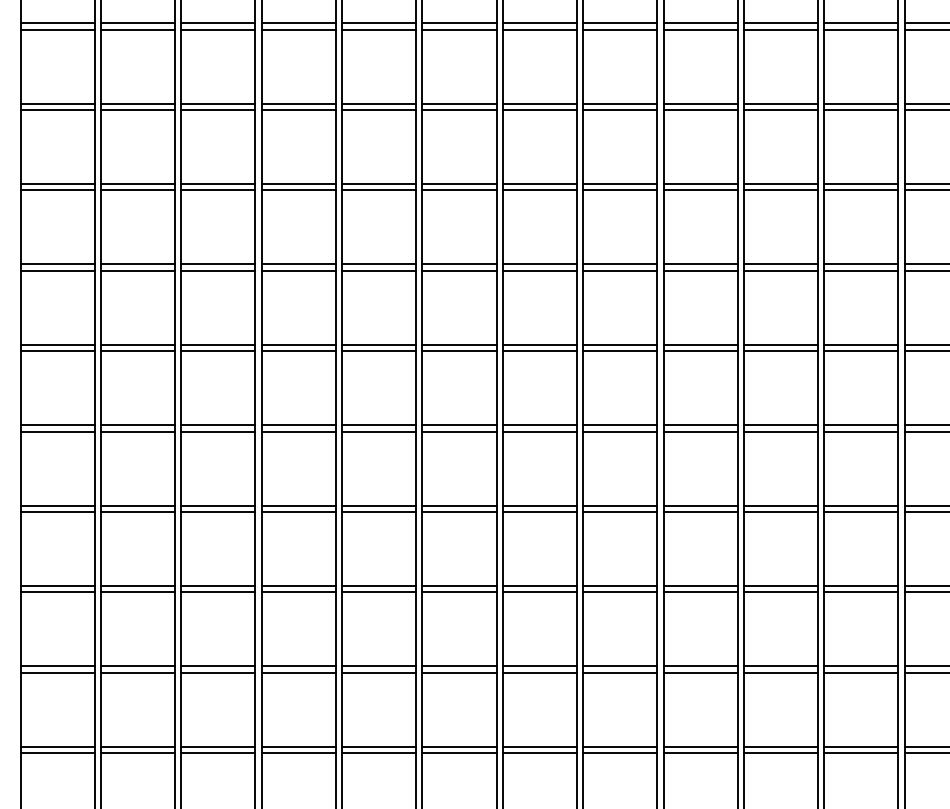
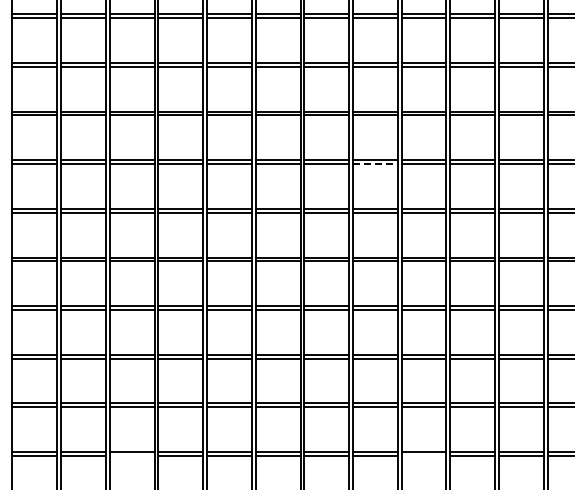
line: (620, 271) -> (375, 164), solid -> dashed
line: (217, 752) -> (131, 455), removed
line: (699, 752) -> (423, 455), removed

